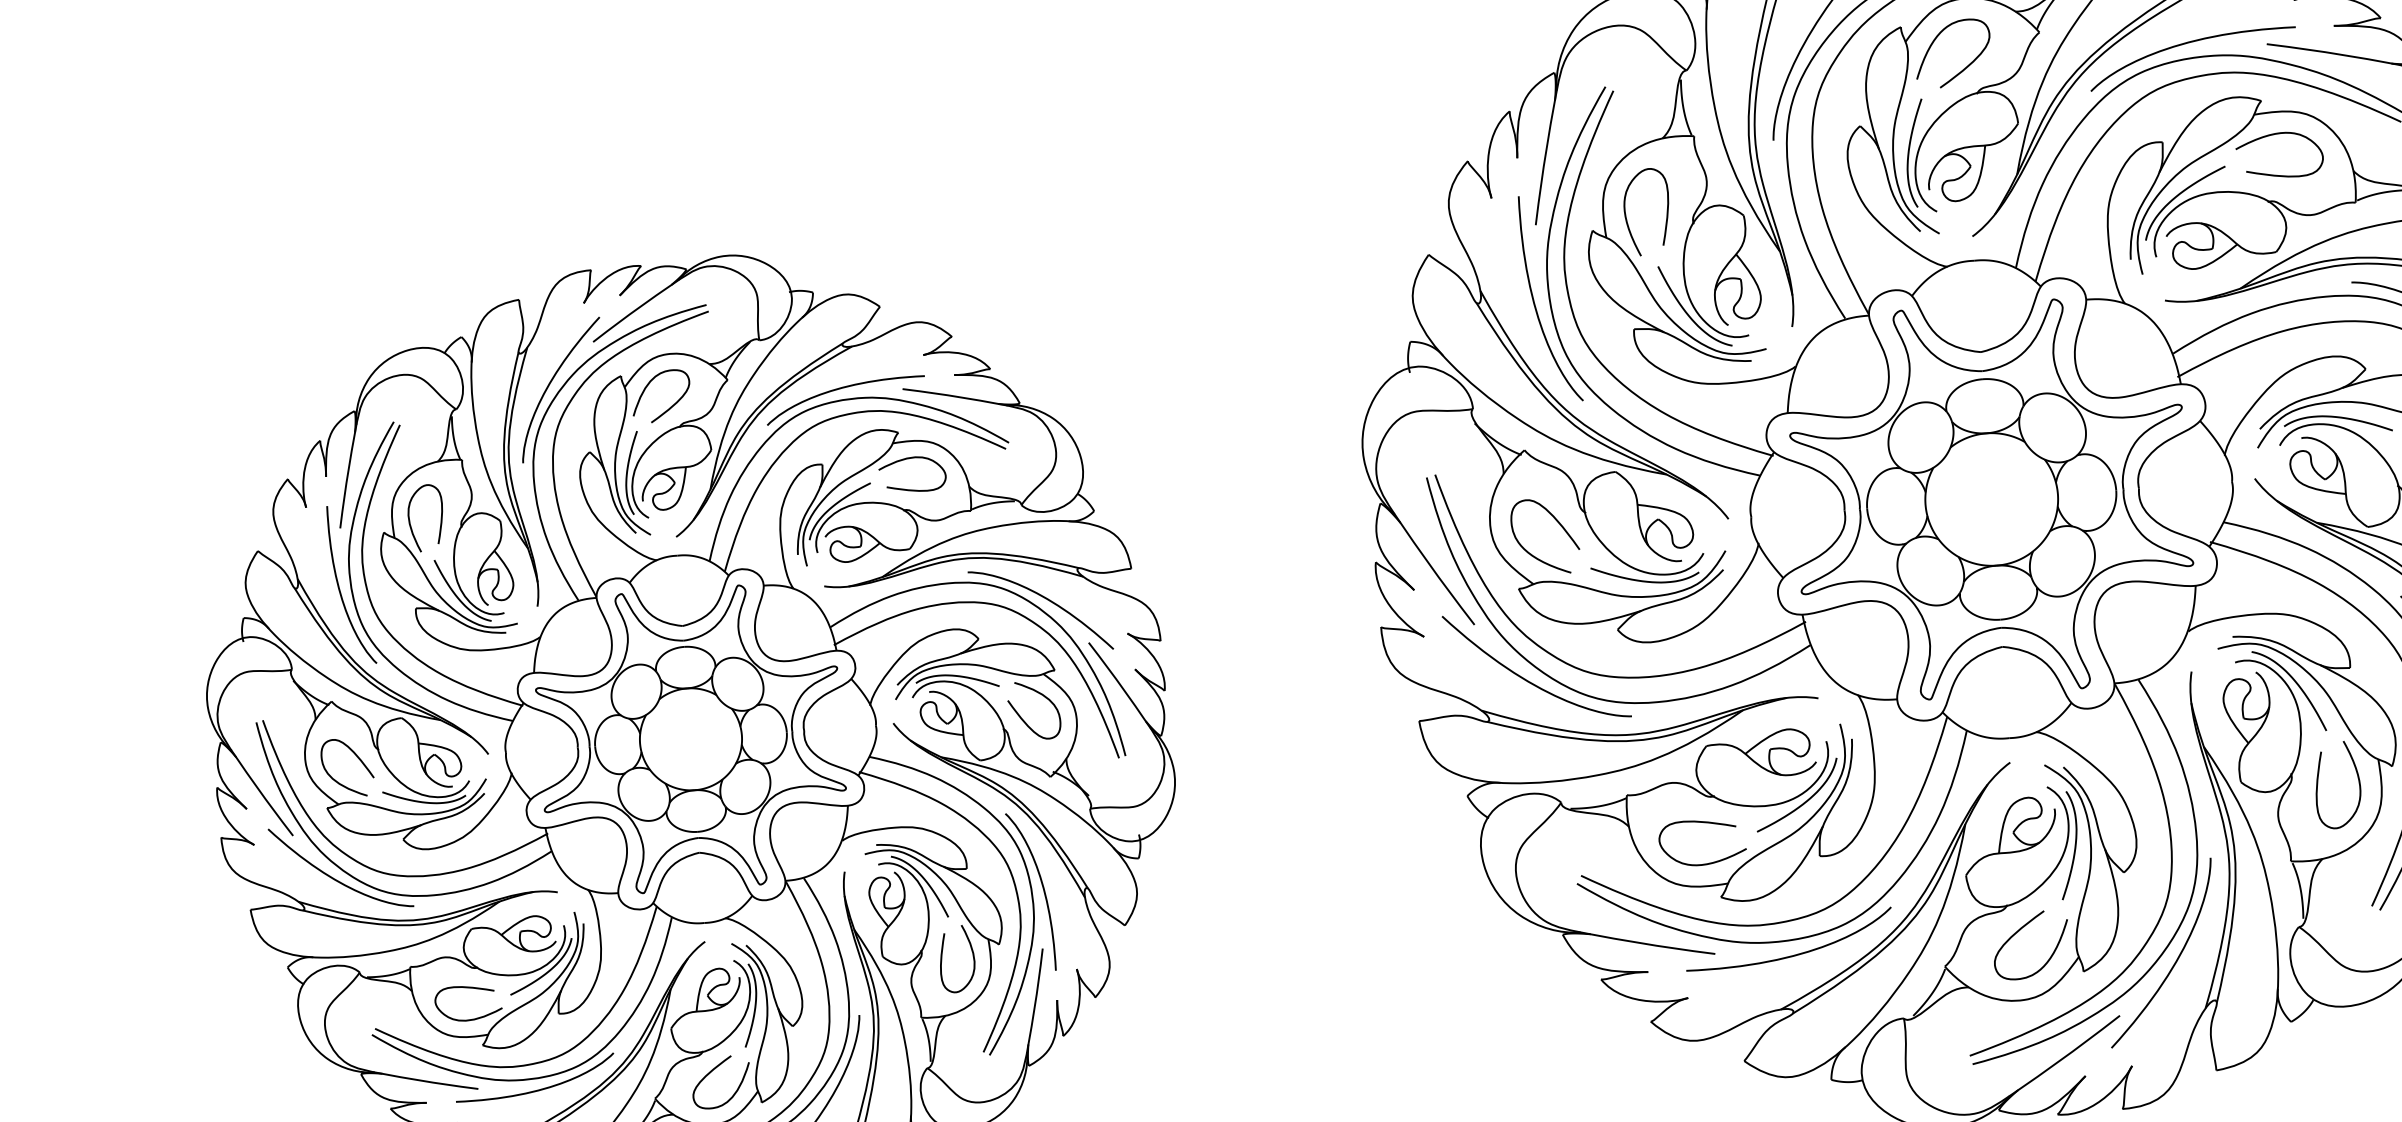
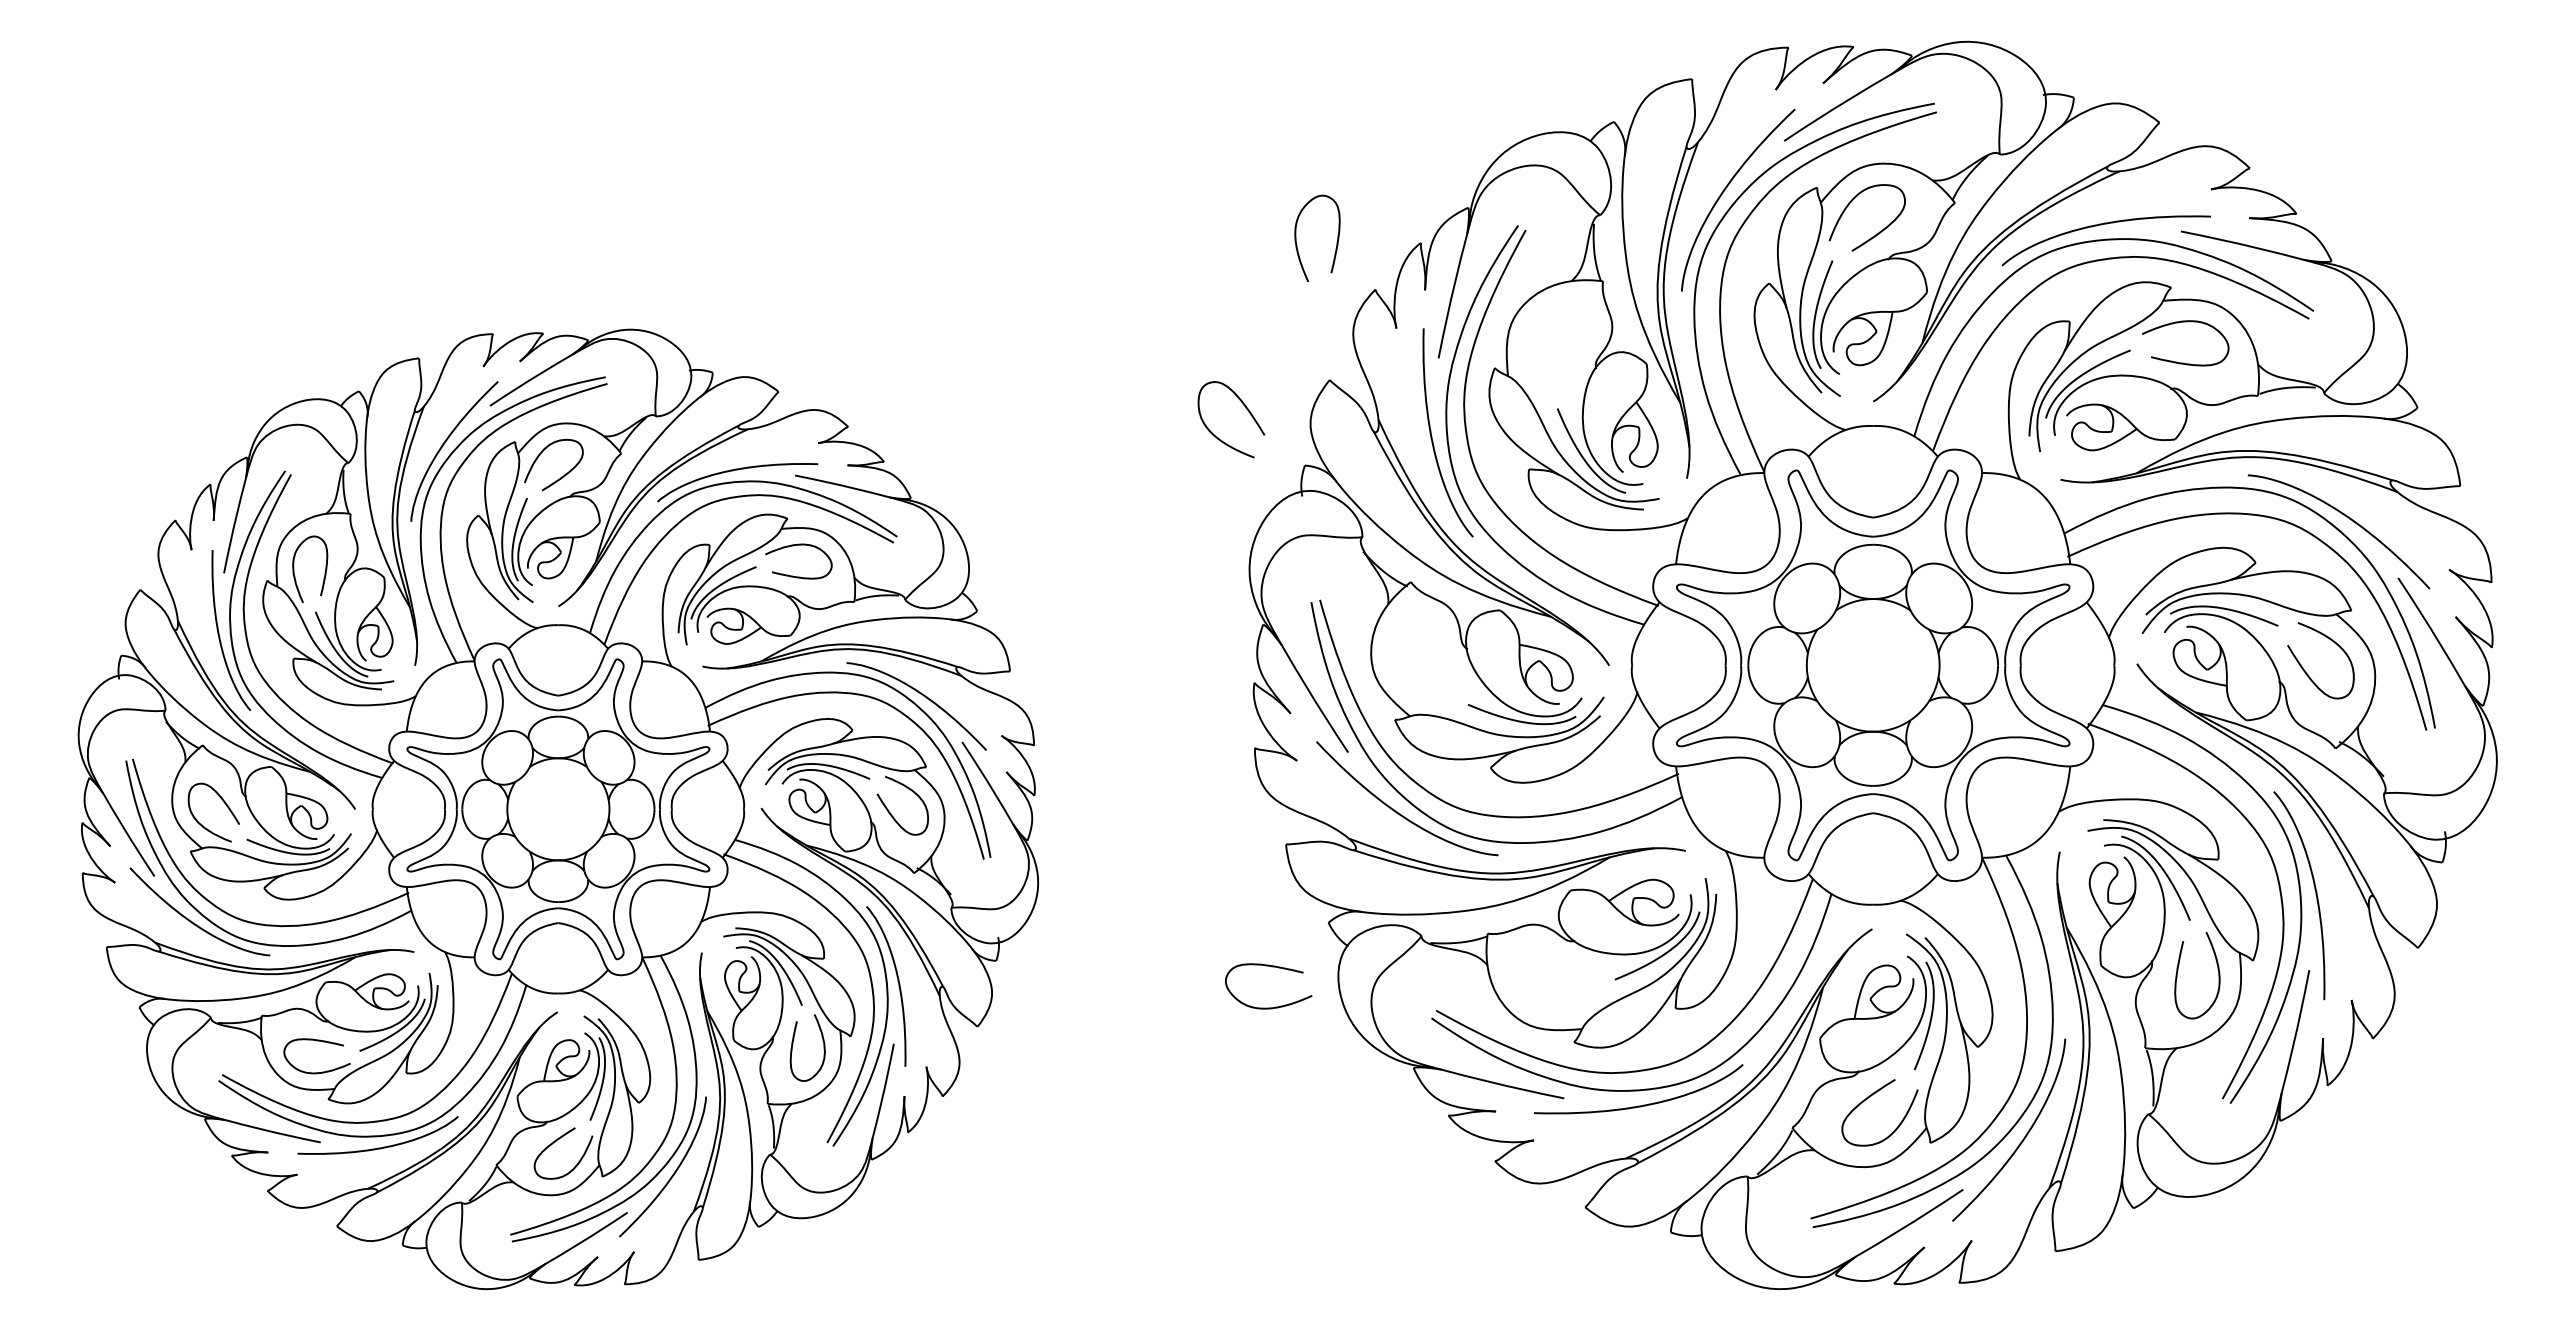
curve: (1666, 214) -> (1336, 242), moved
curve: (1558, 524) -> (1245, 408), moved
curve: (1704, 823) -> (1272, 967), moved

